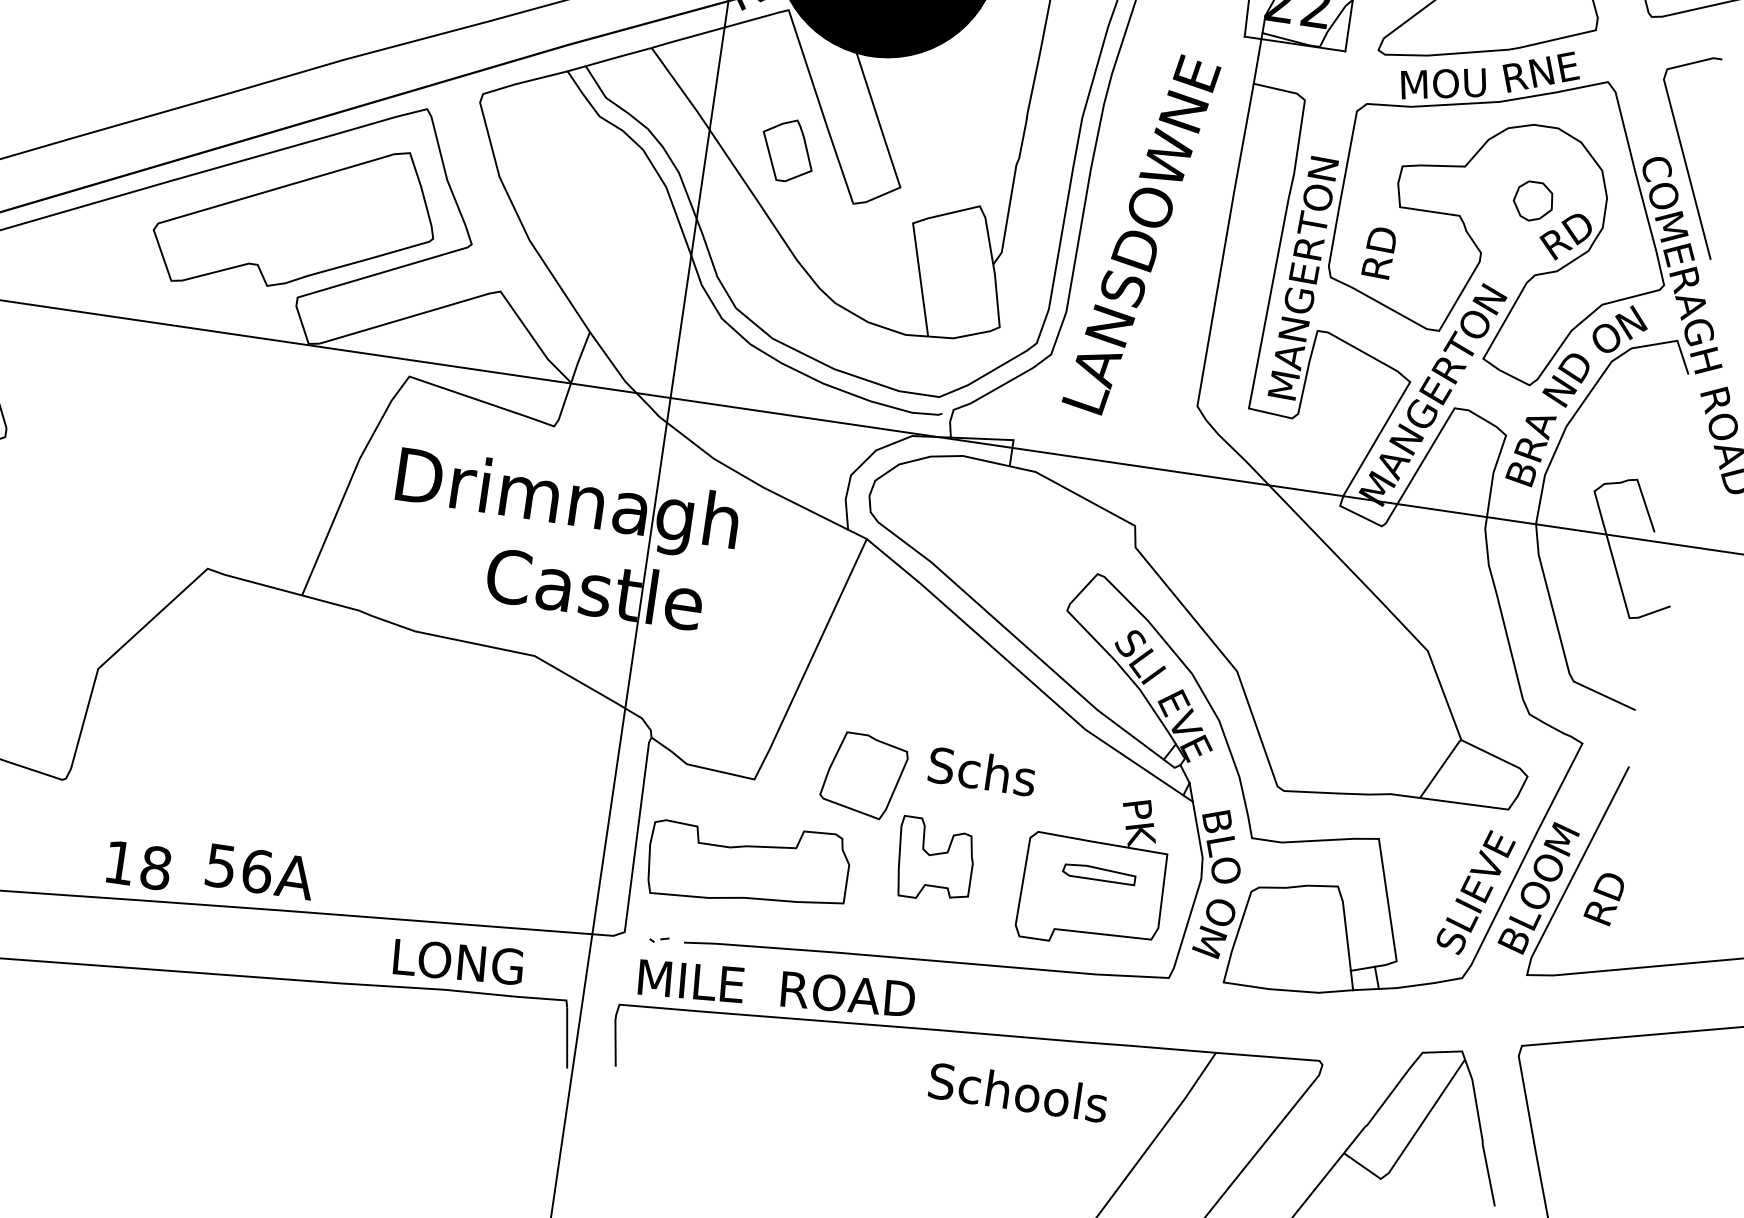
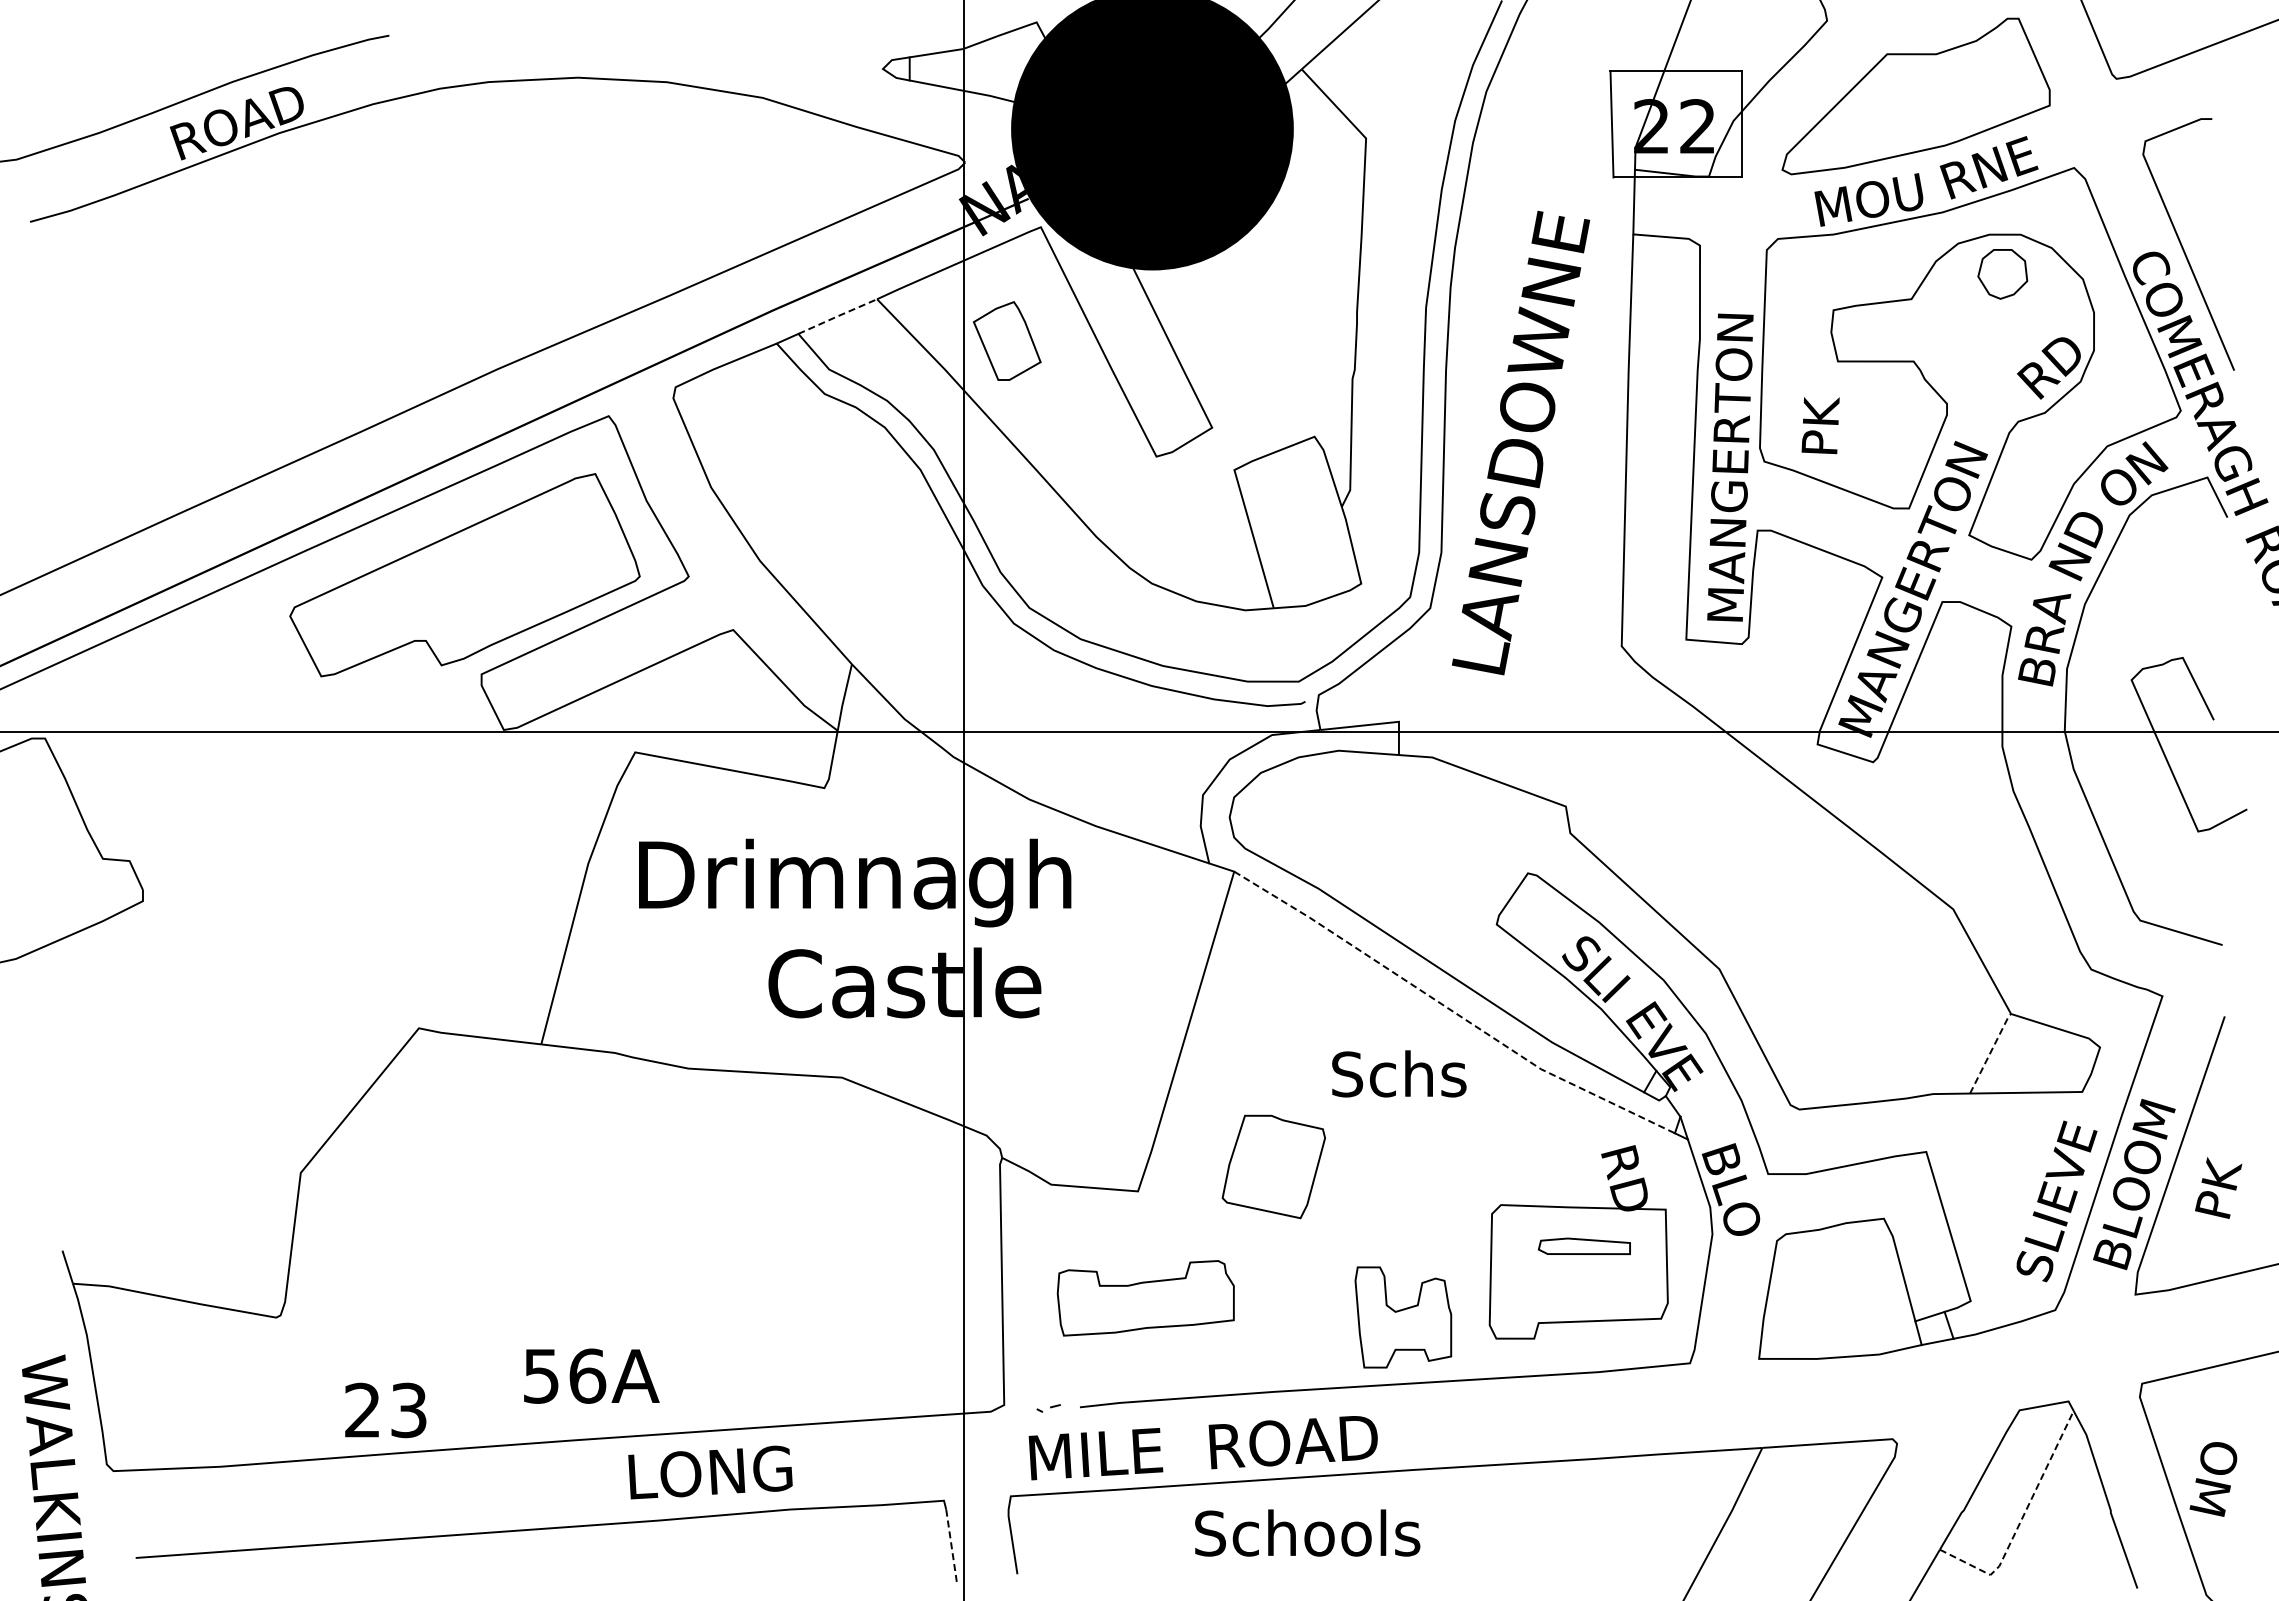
line: (619, 57) -> (838, 316), solid -> dashed
part: (788, 150) -> (1007, 340), moved
part: (1533, 201) -> (2002, 274), moved
text: (1380, 250) -> (1821, 419), RD -> PK
line: (1020, 673) -> (1450, 1010), solid -> dashed
line: (1440, 768) -> (1990, 1052), solid -> dashed
text: (982, 771) -> (1399, 1073), moved
text: (1140, 828) -> (1627, 1182), PK -> RD
part: (934, 860) -> (1403, 1317), moved
part: (748, 864) -> (1145, 1298), size x0.7
text: (138, 865) -> (386, 1410), 18 -> 23
text: (260, 871) -> (591, 1375), moved
text: (1607, 895) -> (2221, 1181), RD -> PK
text: (1214, 928) -> (2213, 1479), moved
text: (458, 962) -> (710, 1472), moved
line: (566, 1038) -> (951, 1548), solid -> dashed
text: (1018, 1091) -> (1307, 1532), moved
line: (1411, 1139) -> (2021, 1520), solid -> dashed

